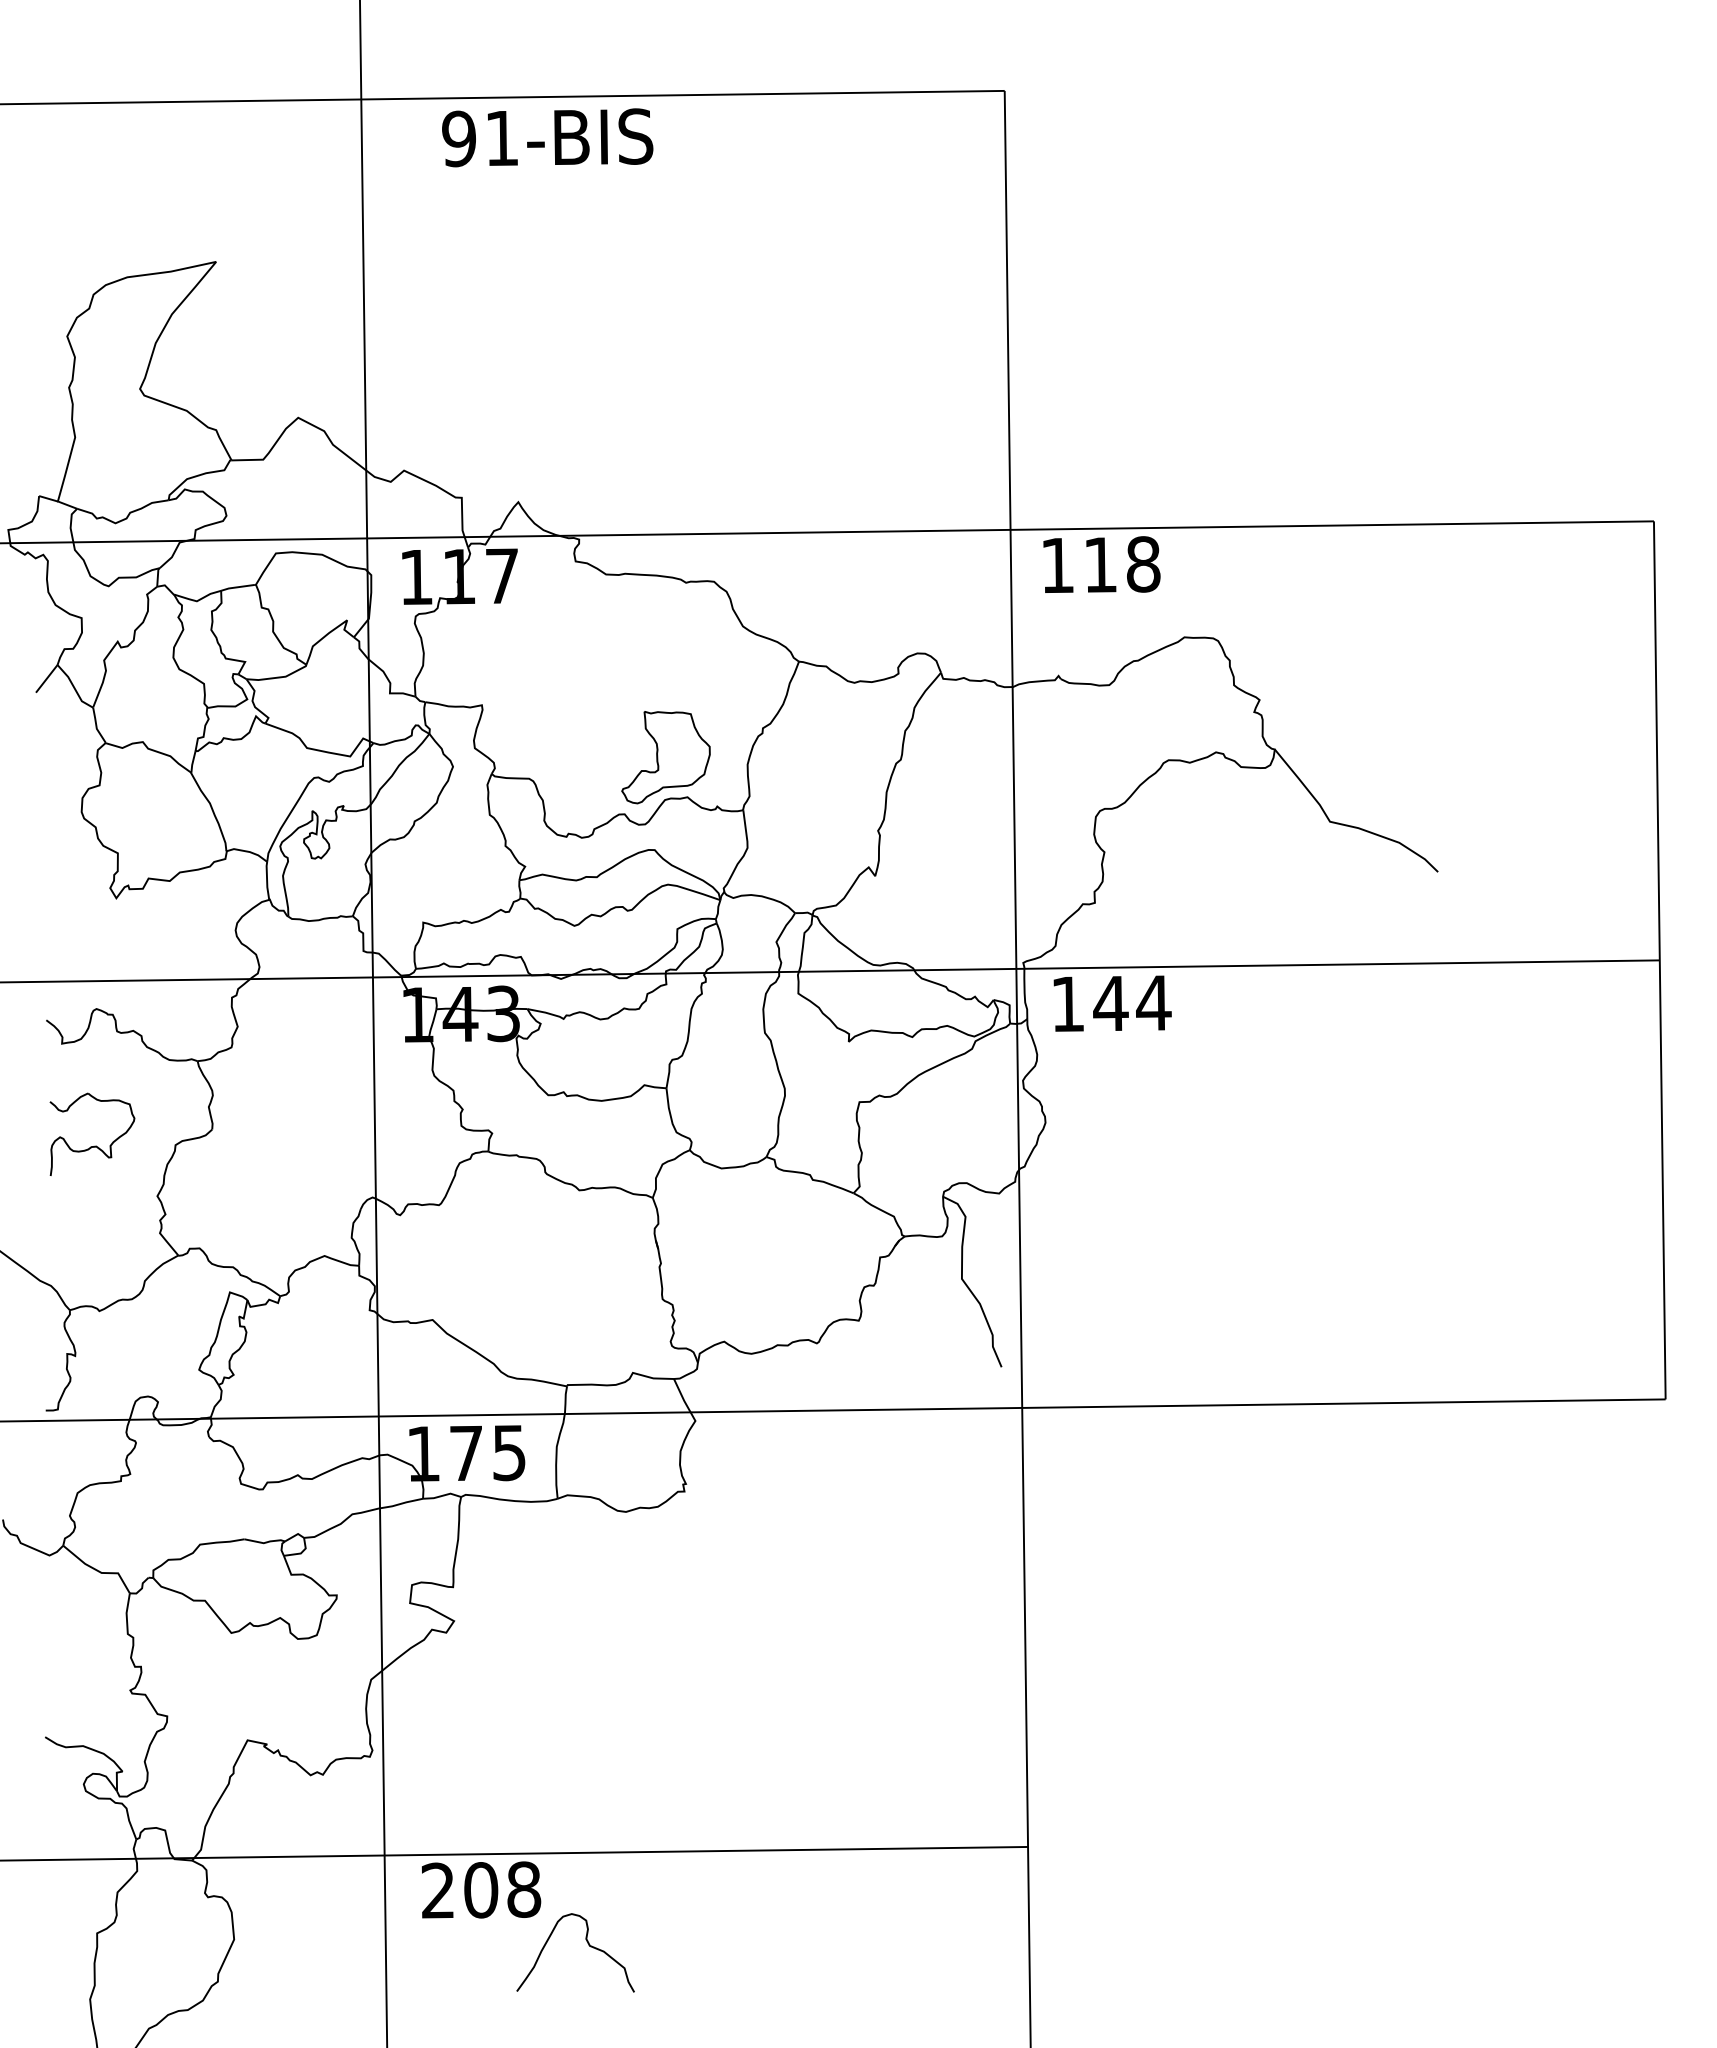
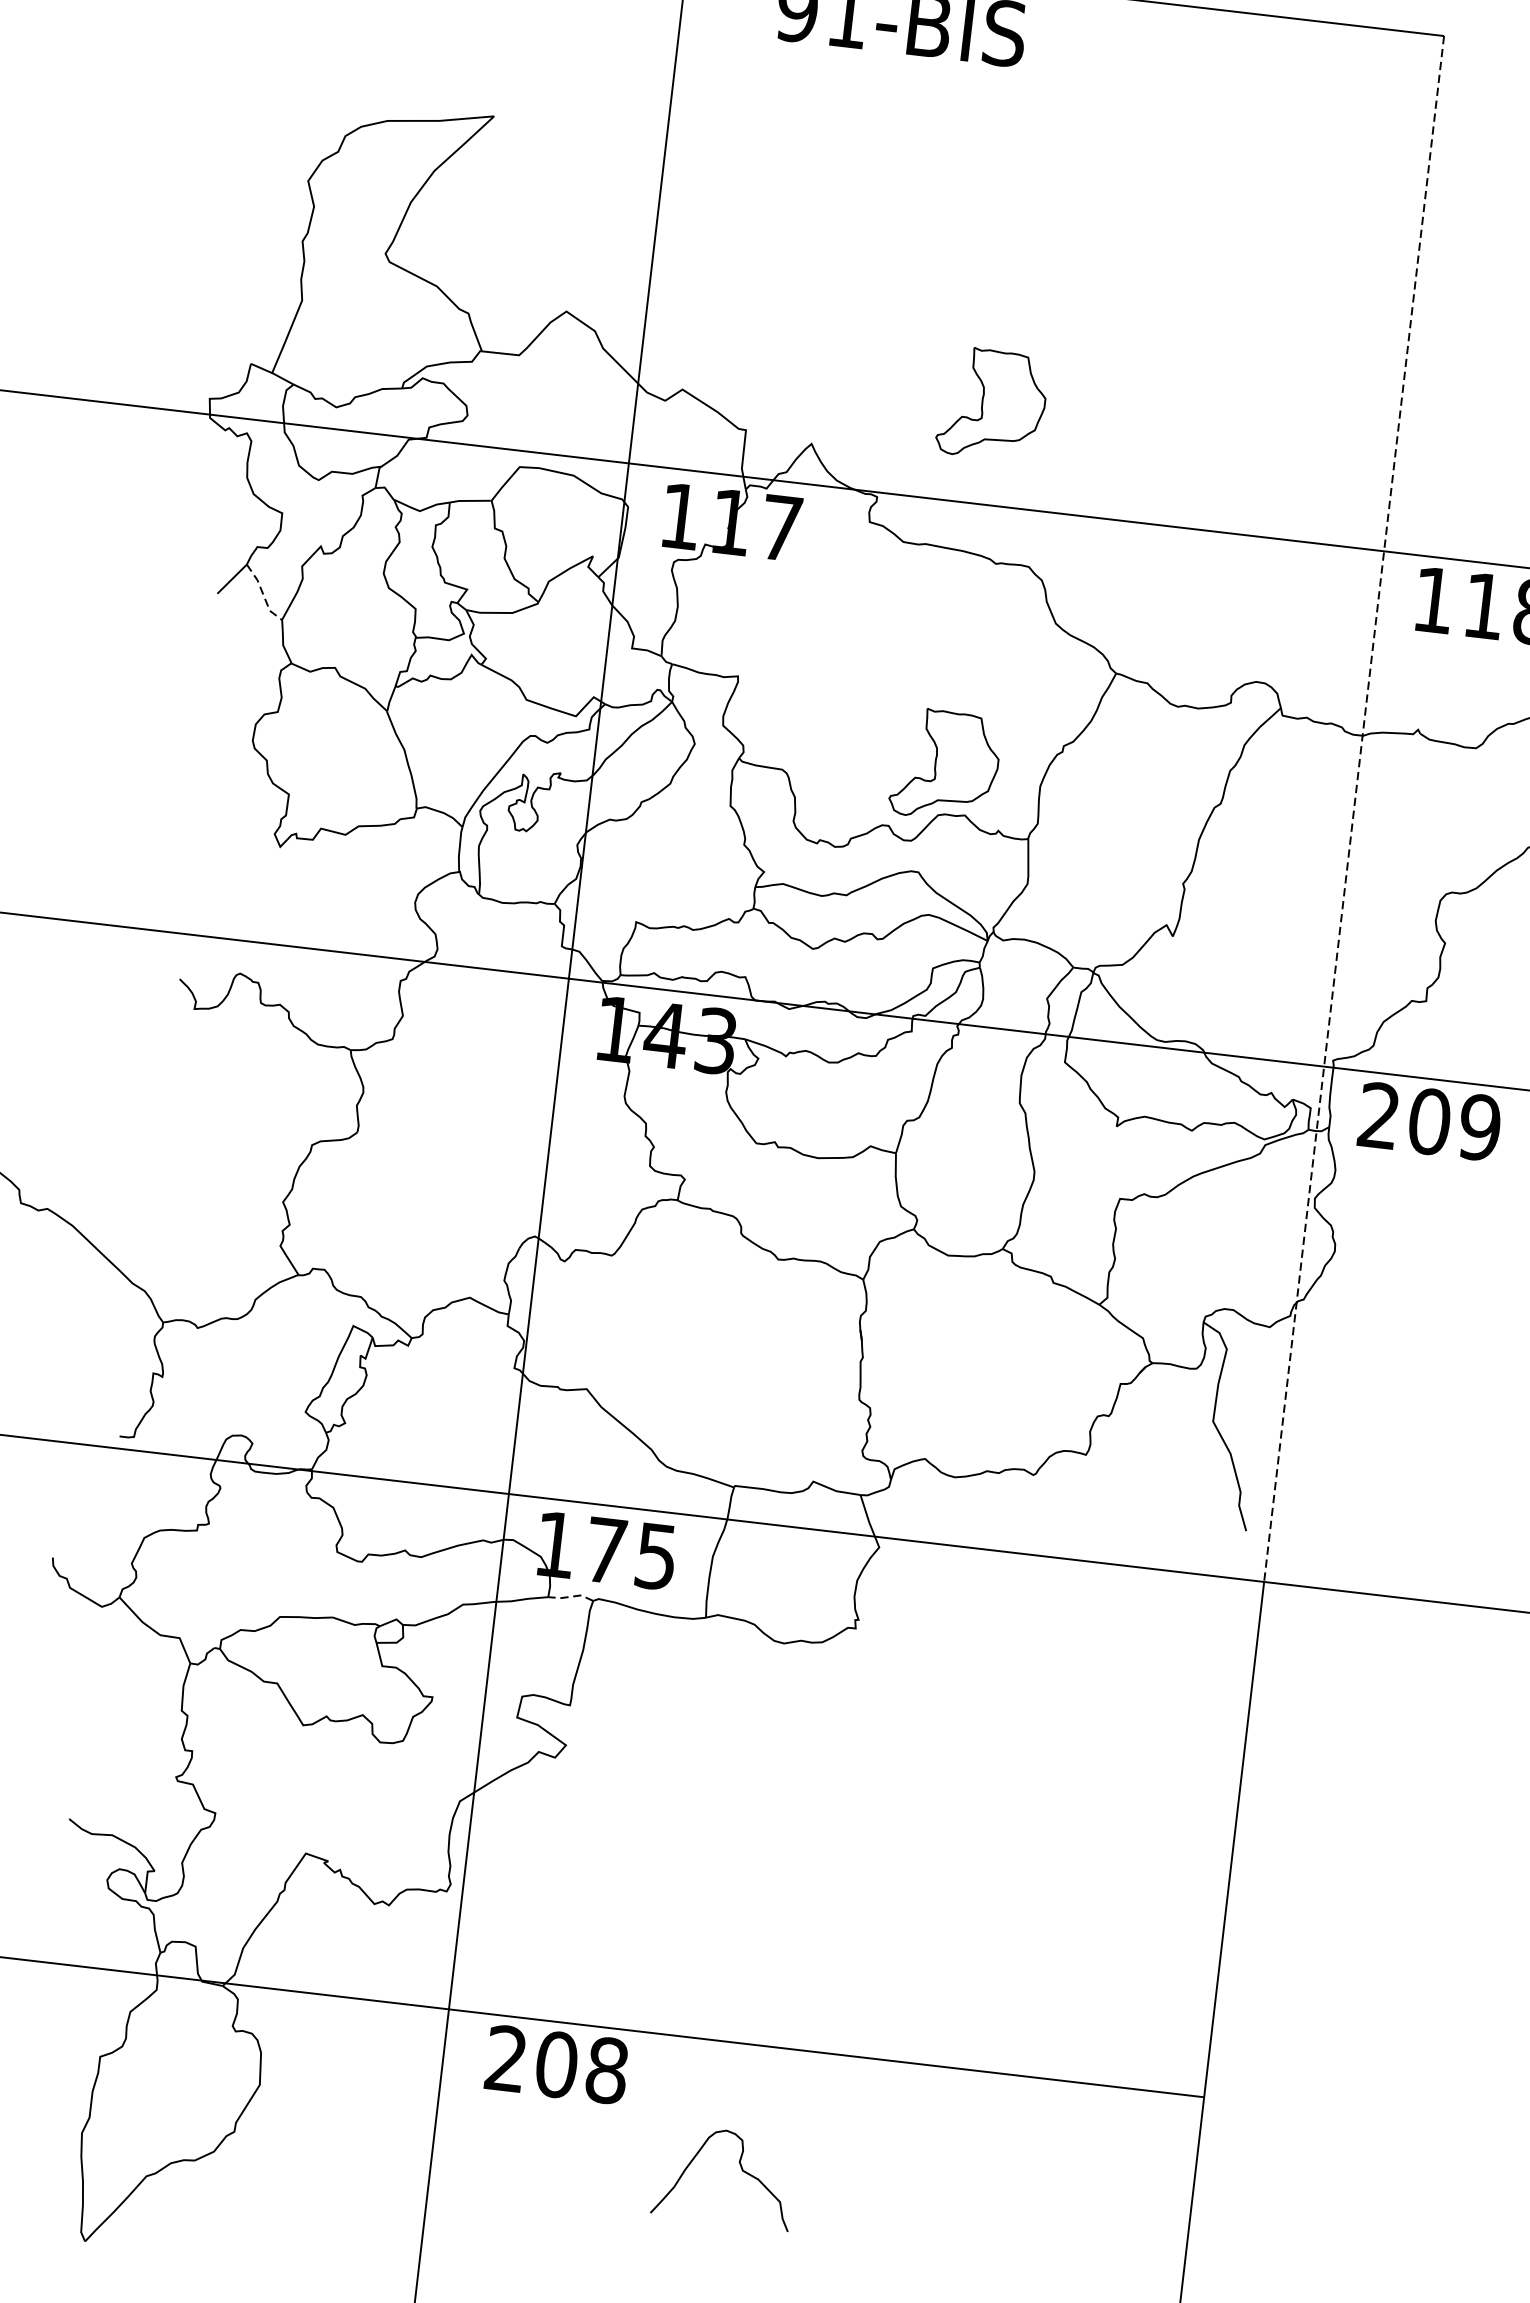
part: (665, 449) -> (992, 404), added
line: (74, 688) -> (263, 594), solid -> dashed
line: (1013, 749) -> (1354, 809), solid -> dashed
text: (1111, 1002) -> (1430, 1120), 144 -> 209
part: (94, 1145) -> (217, 1133), removed
line: (442, 1495) -> (571, 1596), solid -> dashed
curve: (588, 1945) -> (741, 2170), moved

